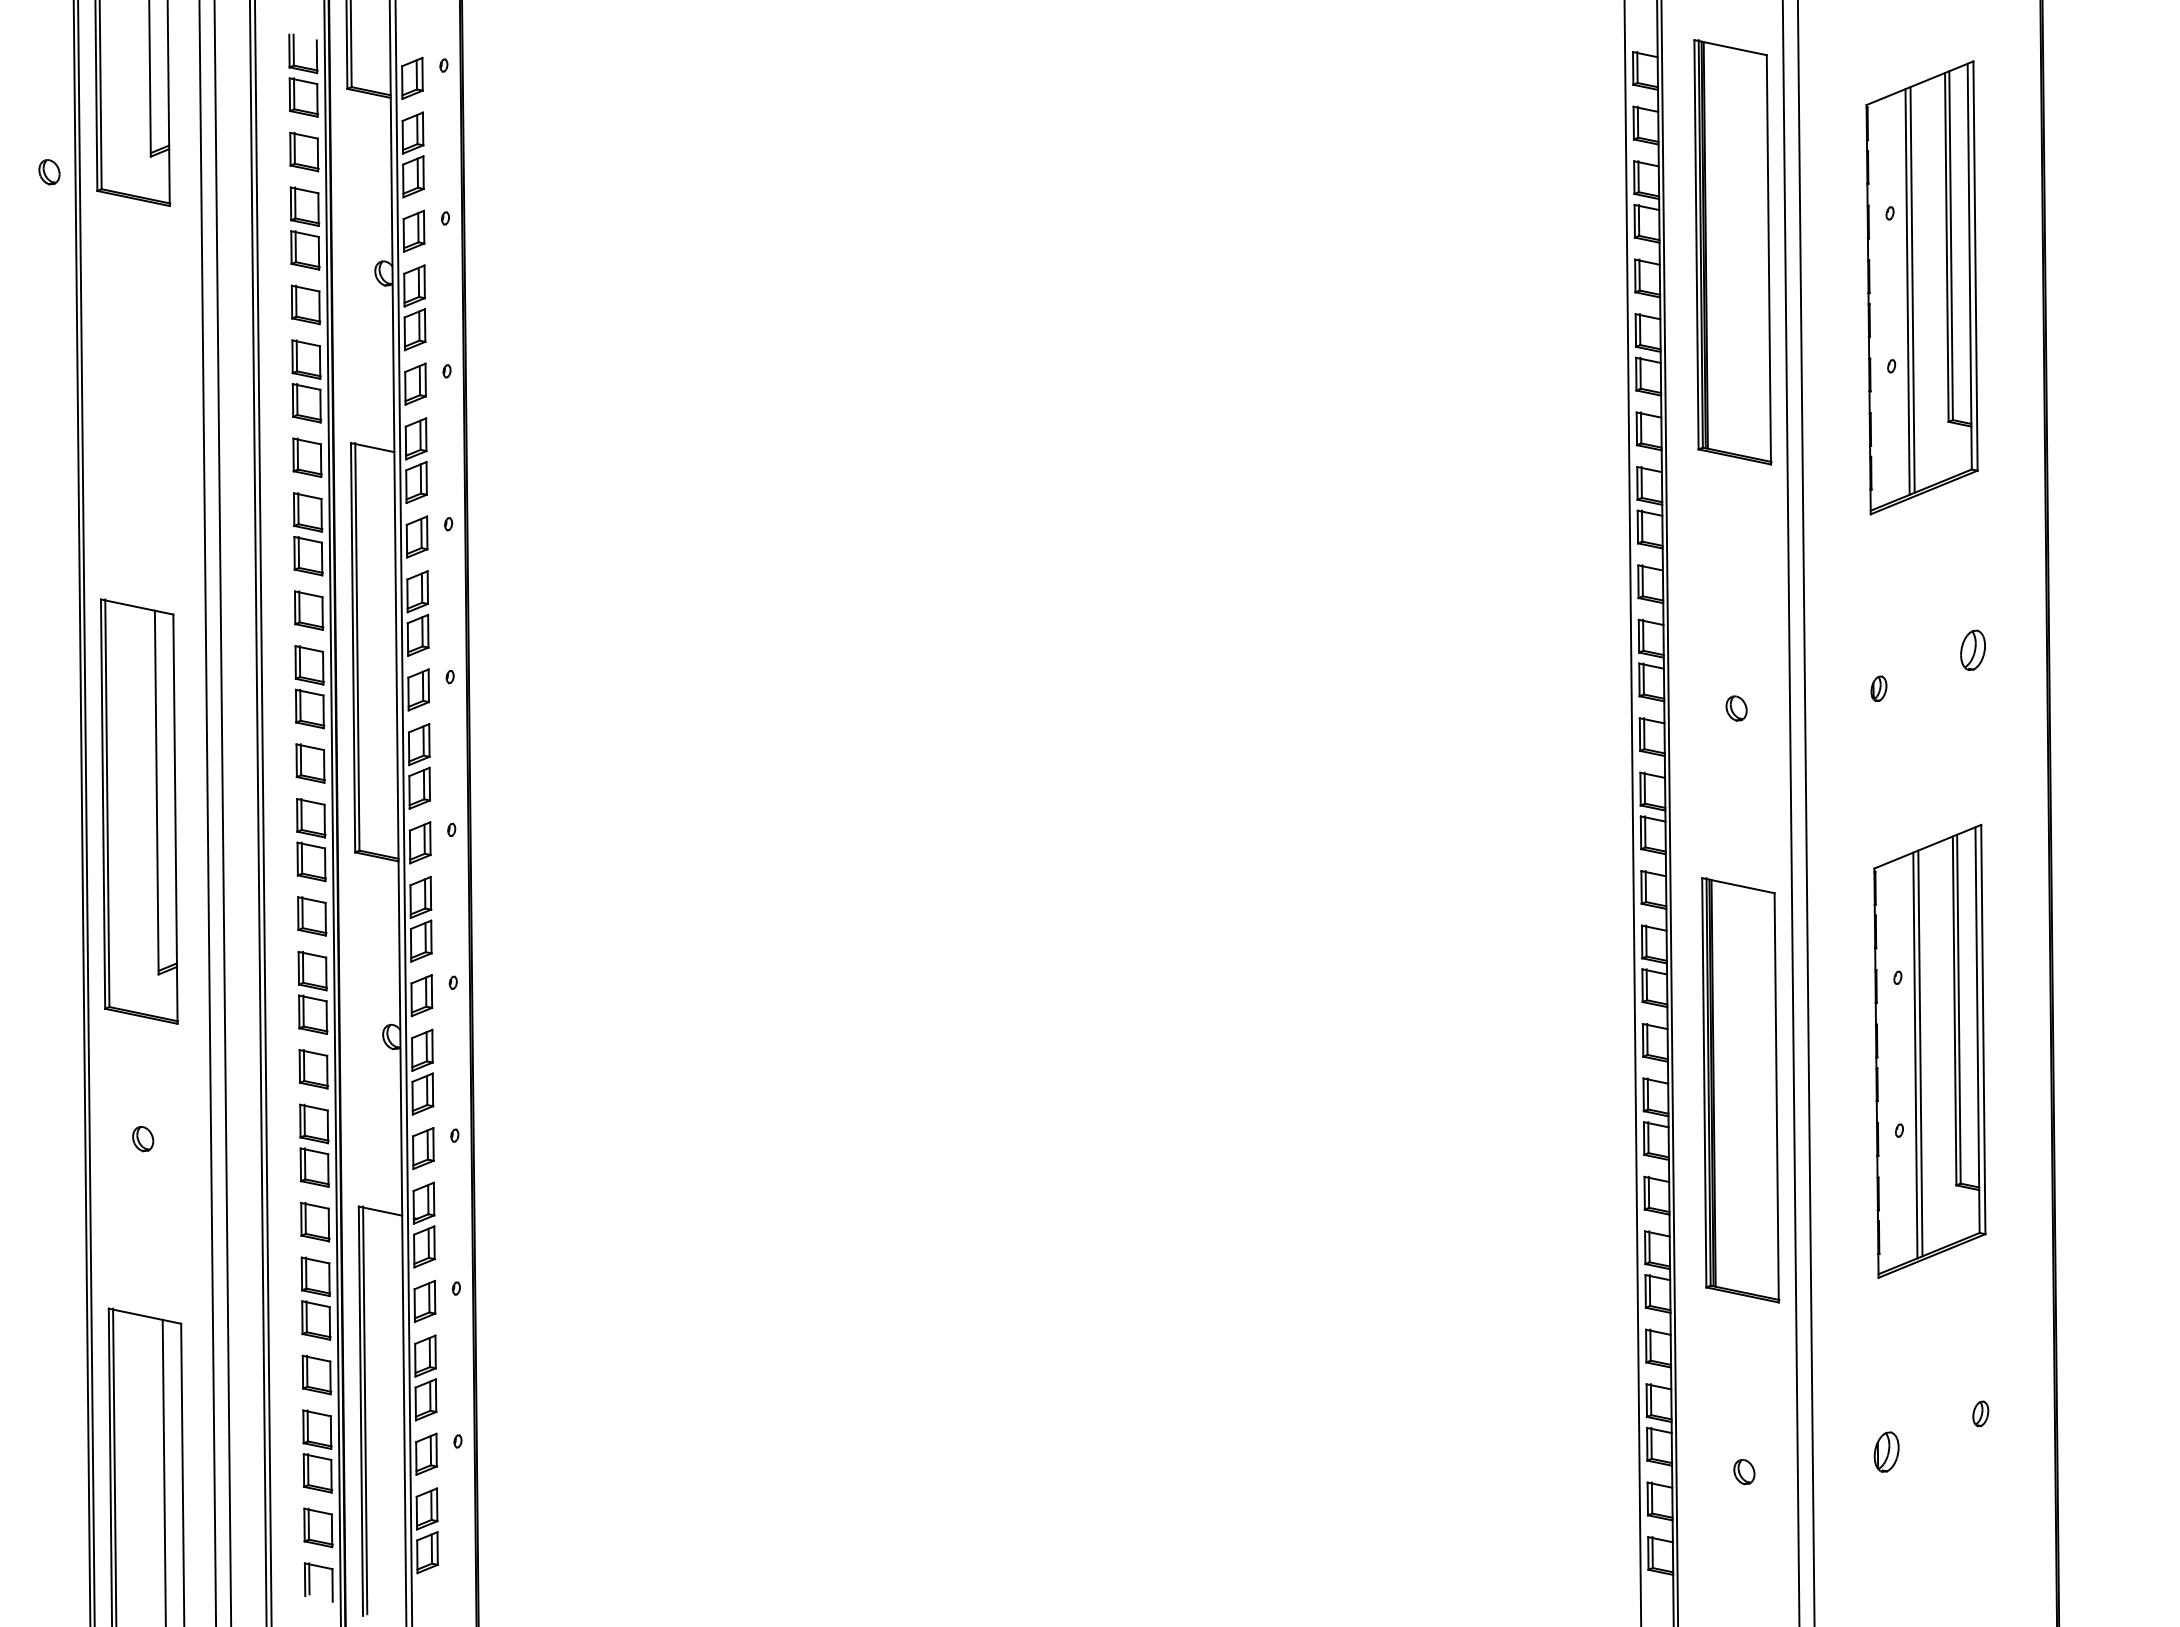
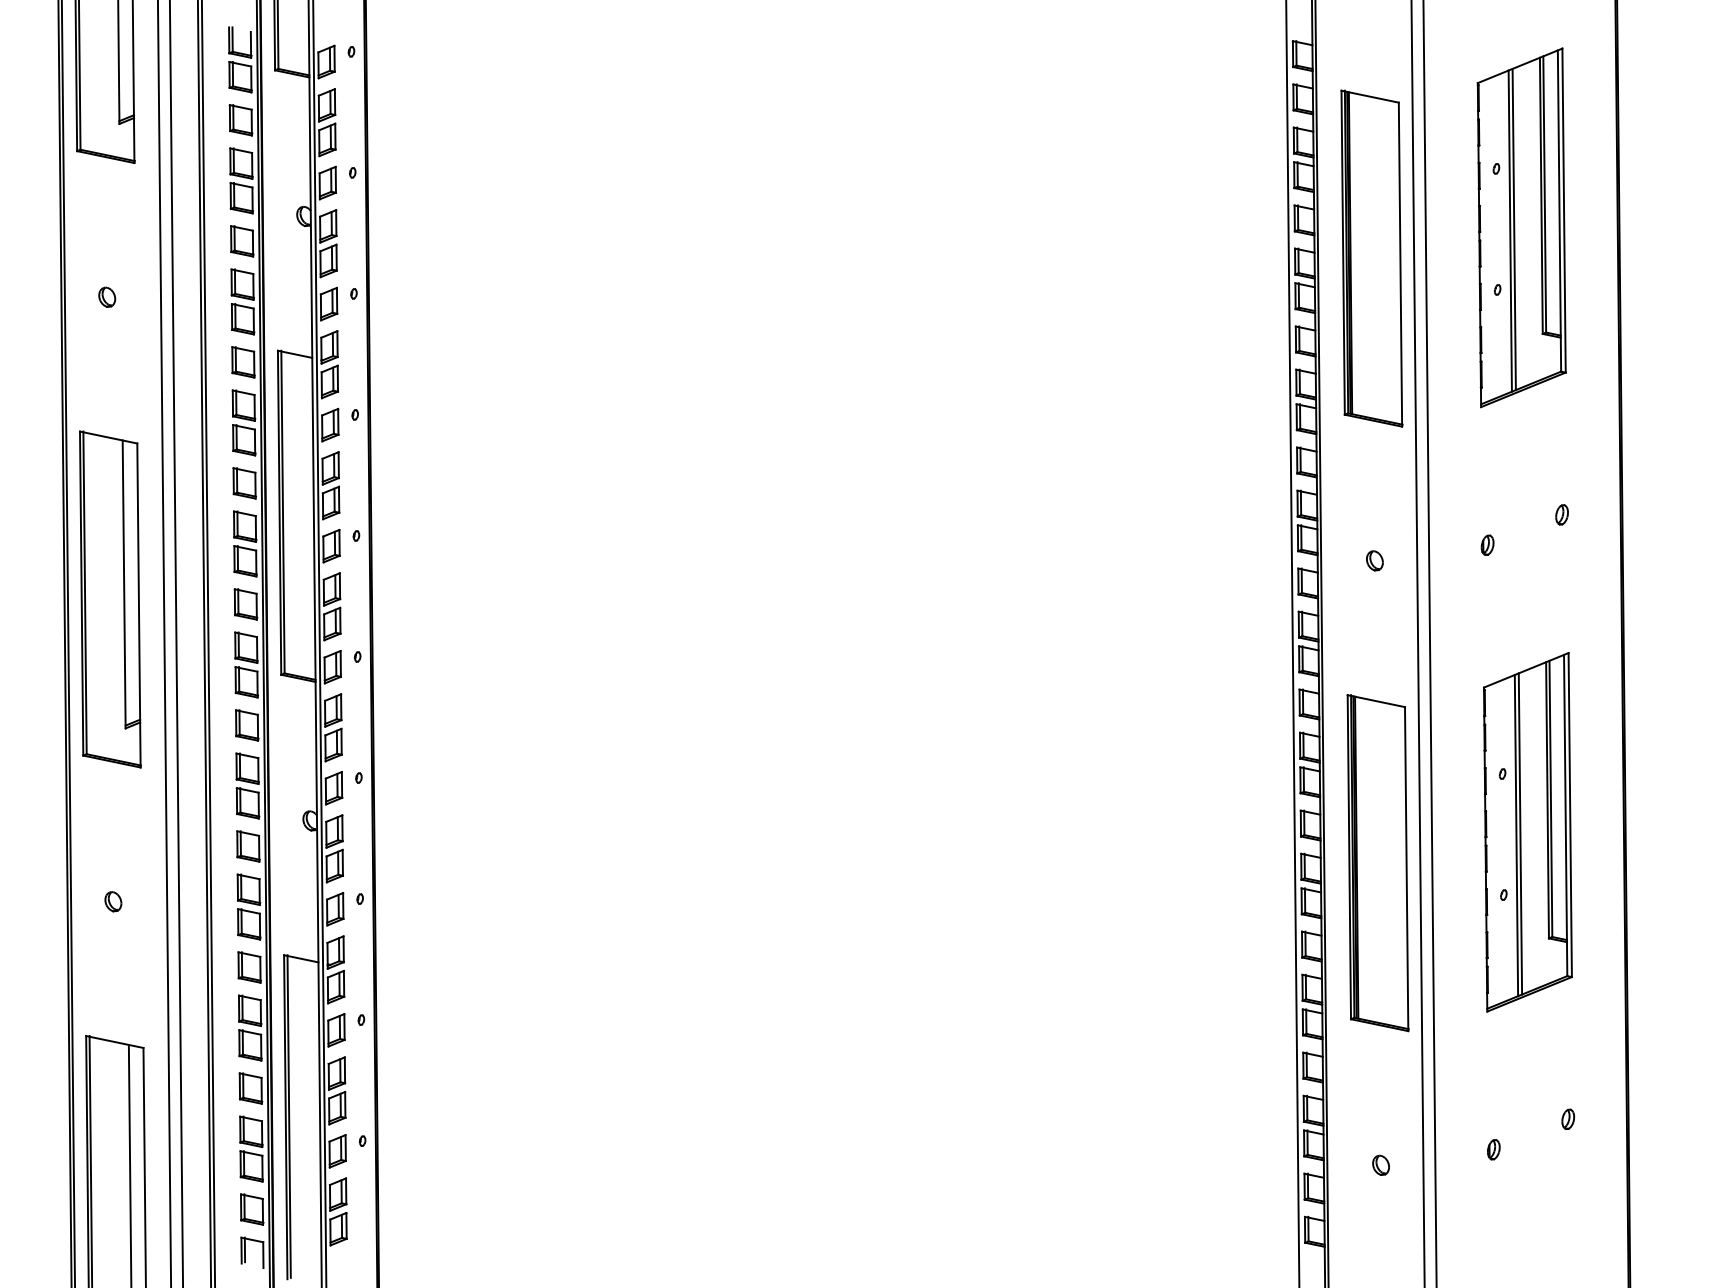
part: (49, 171) -> (107, 296), moved
part: (1732, 252) -> (1371, 258), moved
part: (1972, 649) -> (1561, 514), size x0.62
part: (139, 811) -> (110, 599), moved
part: (1886, 1451) -> (1493, 1149), size x0.62

